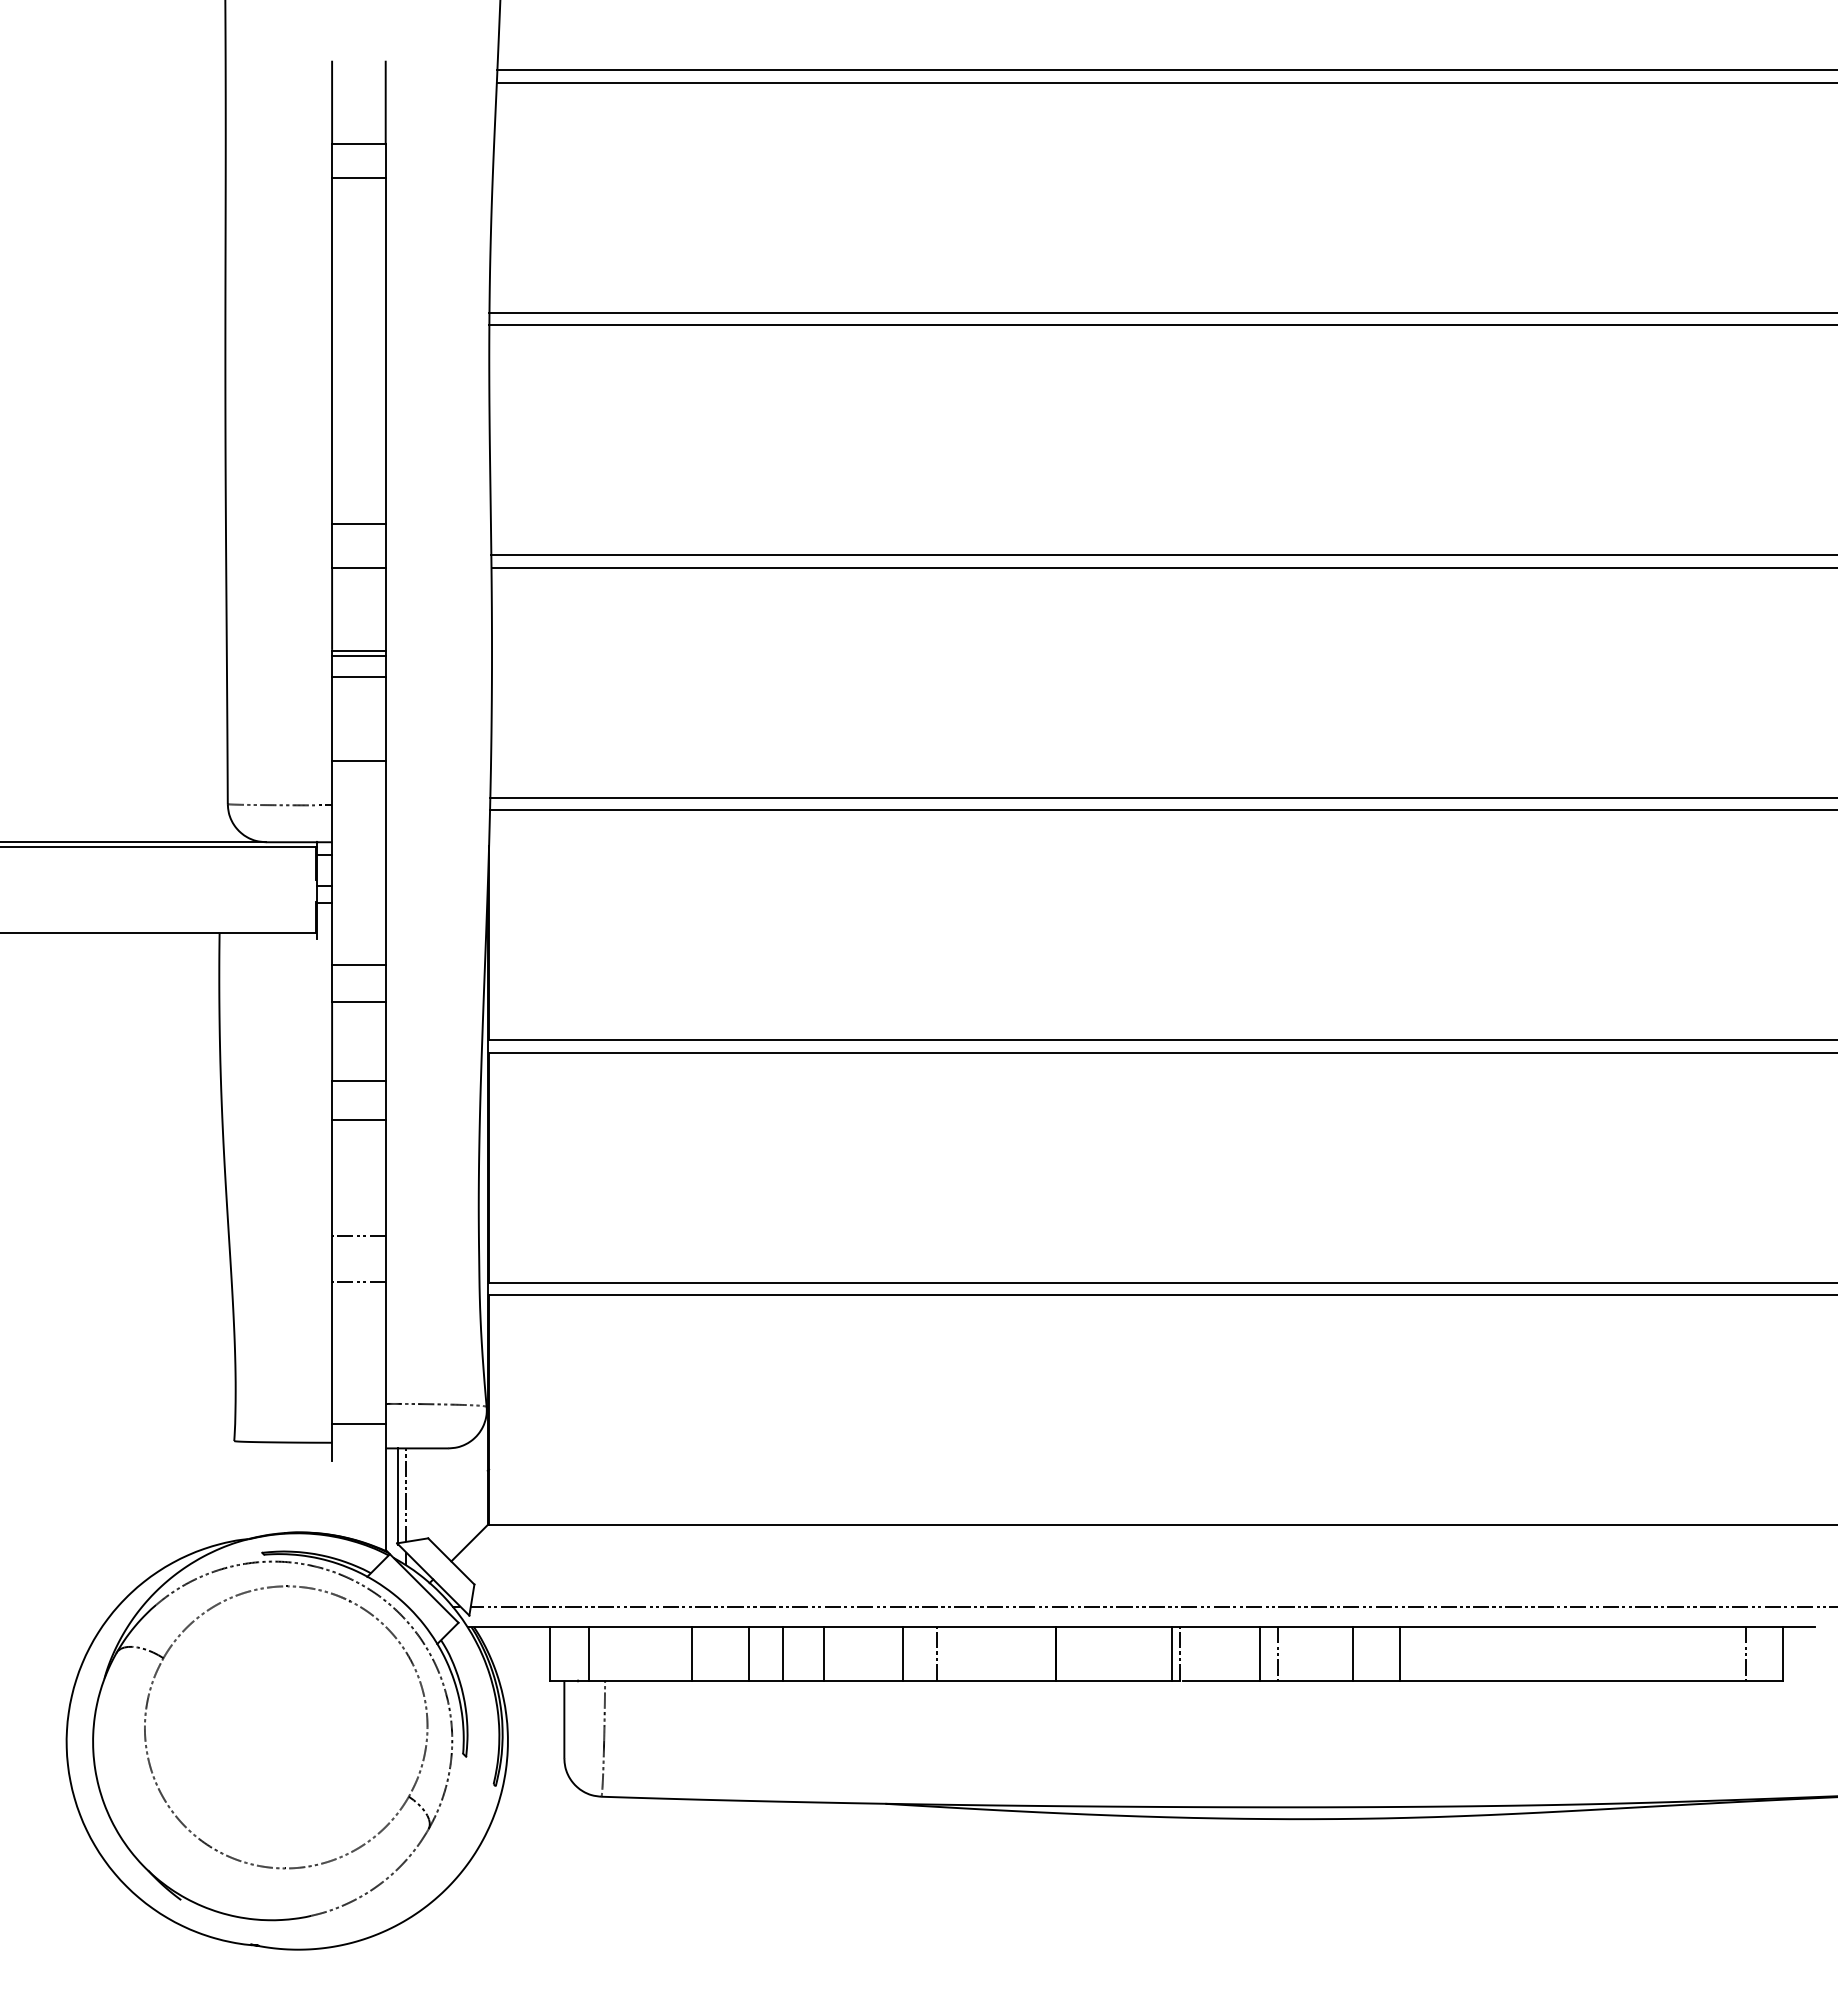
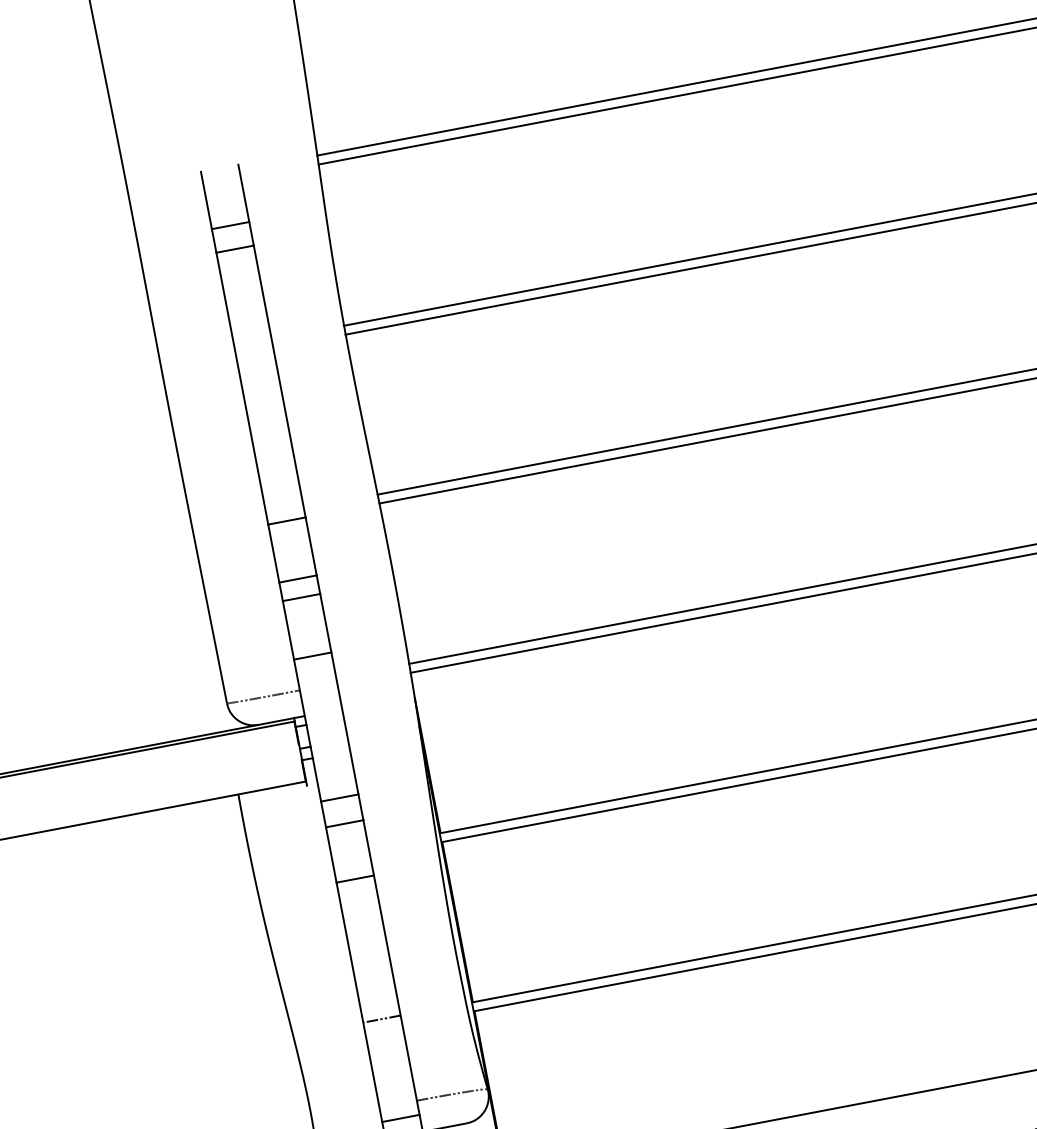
line: (358, 524) -> (280, 490), removed
line: (358, 656) -> (298, 583), removed
line: (358, 1120) -> (360, 906), removed
line: (358, 1235) -> (375, 986), removed

